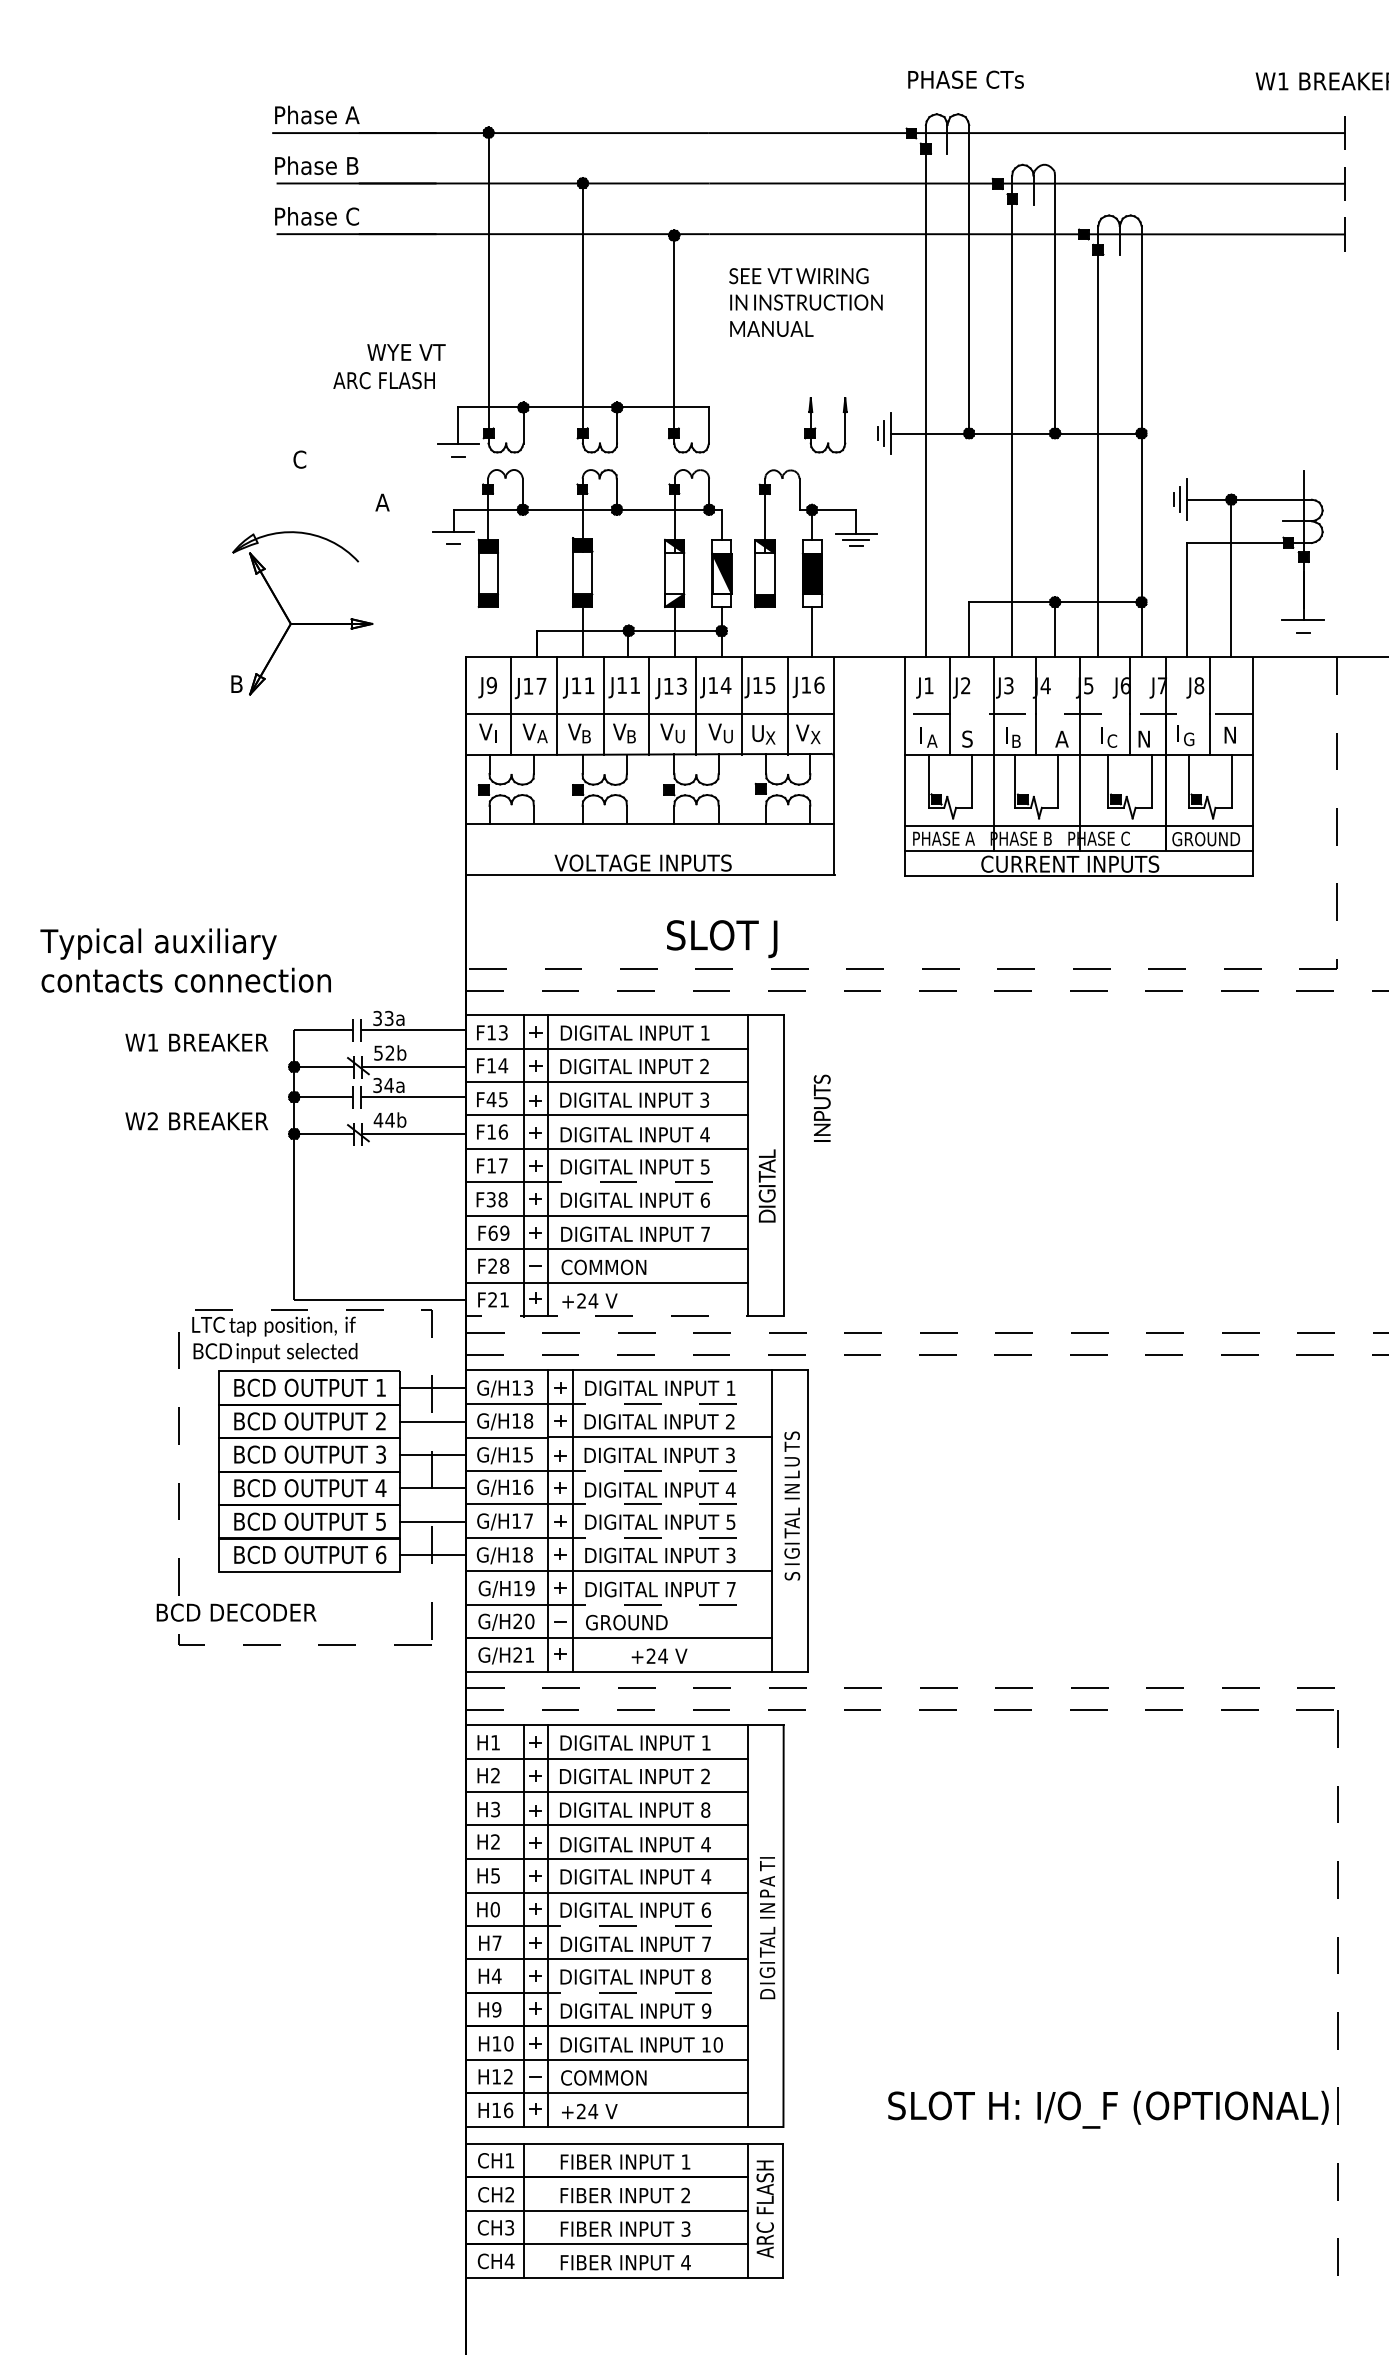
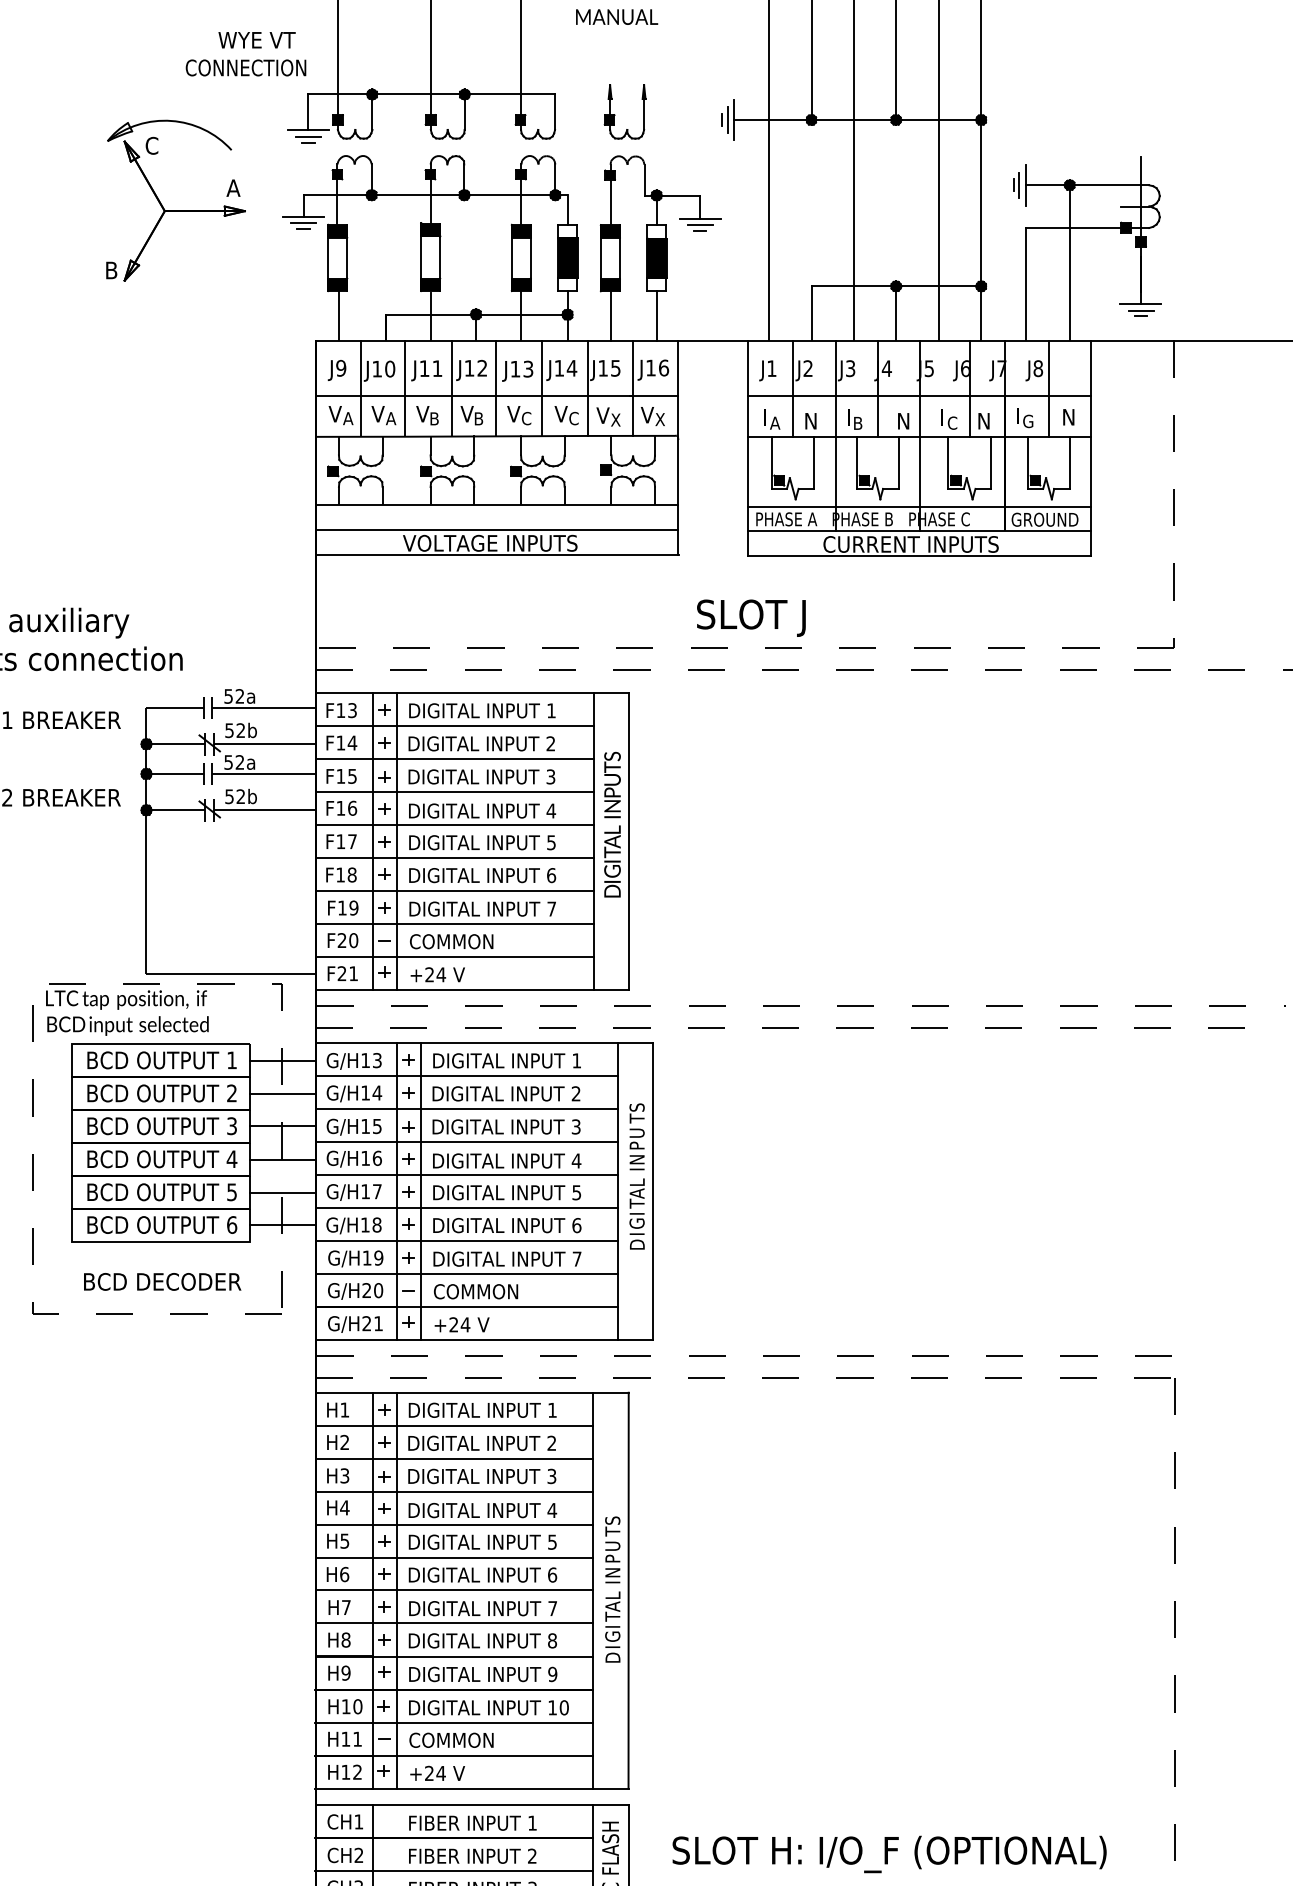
text: (394, 380) -> (245, 67), ARC FLASH -> CONNECTION
part: (816, 428) -> (615, 115), moved
line: (458, 450) -> (308, 136), added
line: (453, 538) -> (303, 223), added
fill: (674, 546) -> (521, 231), added
fill: (764, 546) -> (609, 231), added
fill: (721, 573) -> (567, 258), added
fill: (674, 600) -> (521, 284), added
part: (302, 623) -> (176, 210), moved
line: (1303, 626) -> (1140, 310), added
line: (489, 631) -> (338, 315), added
line: (765, 632) -> (610, 316), added
text: (634, 684) -> (481, 367), J11 -> J12
text: (541, 685) -> (390, 368), J17 -> J10
line: (1078, 713) -> (919, 395), dashed -> solid
text: (757, 733) -> (602, 415), U -> V
text: (498, 736) -> (347, 418), I -> A
text: (679, 736) -> (526, 418), U -> C
text: (727, 736) -> (573, 418), U -> C
text: (968, 738) -> (810, 420), S -> N
text: (1061, 738) -> (902, 420), A -> N
line: (650, 850) -> (497, 530), added
text: (722, 939) -> (751, 618), moved
text: (383, 1018) -> (234, 696), 33a -> 52a
text: (383, 1084) -> (234, 761), 34a -> 52a
text: (491, 1099) -> (340, 776), F45 -> F15
text: (821, 1107) -> (611, 784), moved
text: (383, 1119) -> (234, 795), 44b -> 52b
line: (636, 1182) -> (483, 858), dashed -> solid
text: (490, 1199) -> (339, 874), F38 -> F18
text: (492, 1232) -> (341, 907), F69 -> F19
text: (504, 1266) -> (353, 940), F28 -> F20
line: (625, 1316) -> (472, 990), dashed -> solid
line: (660, 1403) -> (507, 1075), dashed -> solid
text: (528, 1420) -> (377, 1092), G/H18 -> G/H14
line: (660, 1470) -> (507, 1141), dashed -> solid
text: (791, 1473) -> (636, 1144), L -> P
line: (660, 1504) -> (507, 1175), dashed -> solid
line: (660, 1537) -> (507, 1207), dashed -> solid
text: (730, 1555) -> (576, 1225), 3 -> 6
text: (792, 1574) -> (637, 1244), S -> D
line: (660, 1604) -> (507, 1273), dashed -> solid
text: (236, 1612) -> (162, 1281), moved
text: (632, 1622) -> (479, 1291), GROUND -> COMMON
text: (659, 1655) -> (462, 1324), moved
text: (705, 1809) -> (551, 1475), 8 -> 3
text: (495, 1841) -> (344, 1507), H2 -> H4
text: (767, 1854) -> (612, 1520), I -> S
text: (706, 1876) -> (552, 1541), 4 -> 5
text: (767, 1881) -> (612, 1546), A -> U
text: (495, 1908) -> (344, 1573), H0 -> H6
line: (636, 1925) -> (483, 1590), dashed -> solid
text: (496, 1975) -> (345, 1639), H4 -> H8
line: (636, 1992) -> (483, 1656), dashed -> solid
text: (508, 2076) -> (357, 1738), H12 -> H11
text: (1108, 2109) -> (889, 1854), moved
text: (508, 2110) -> (357, 1772), H16 -> H12

